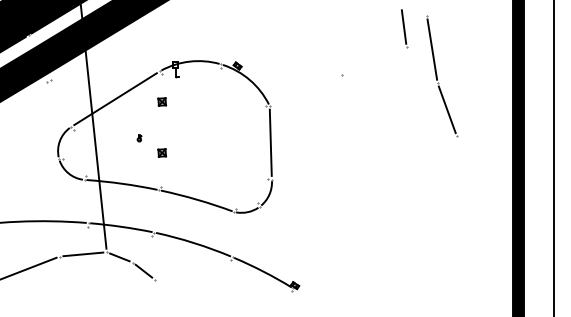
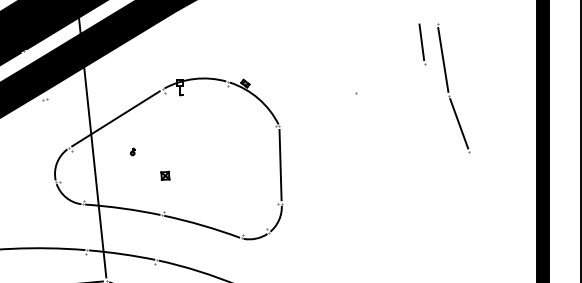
part: (442, 76) -> (454, 88), moved
part: (162, 101) -> (165, 121), removed
part: (139, 138) -> (132, 152), moved

